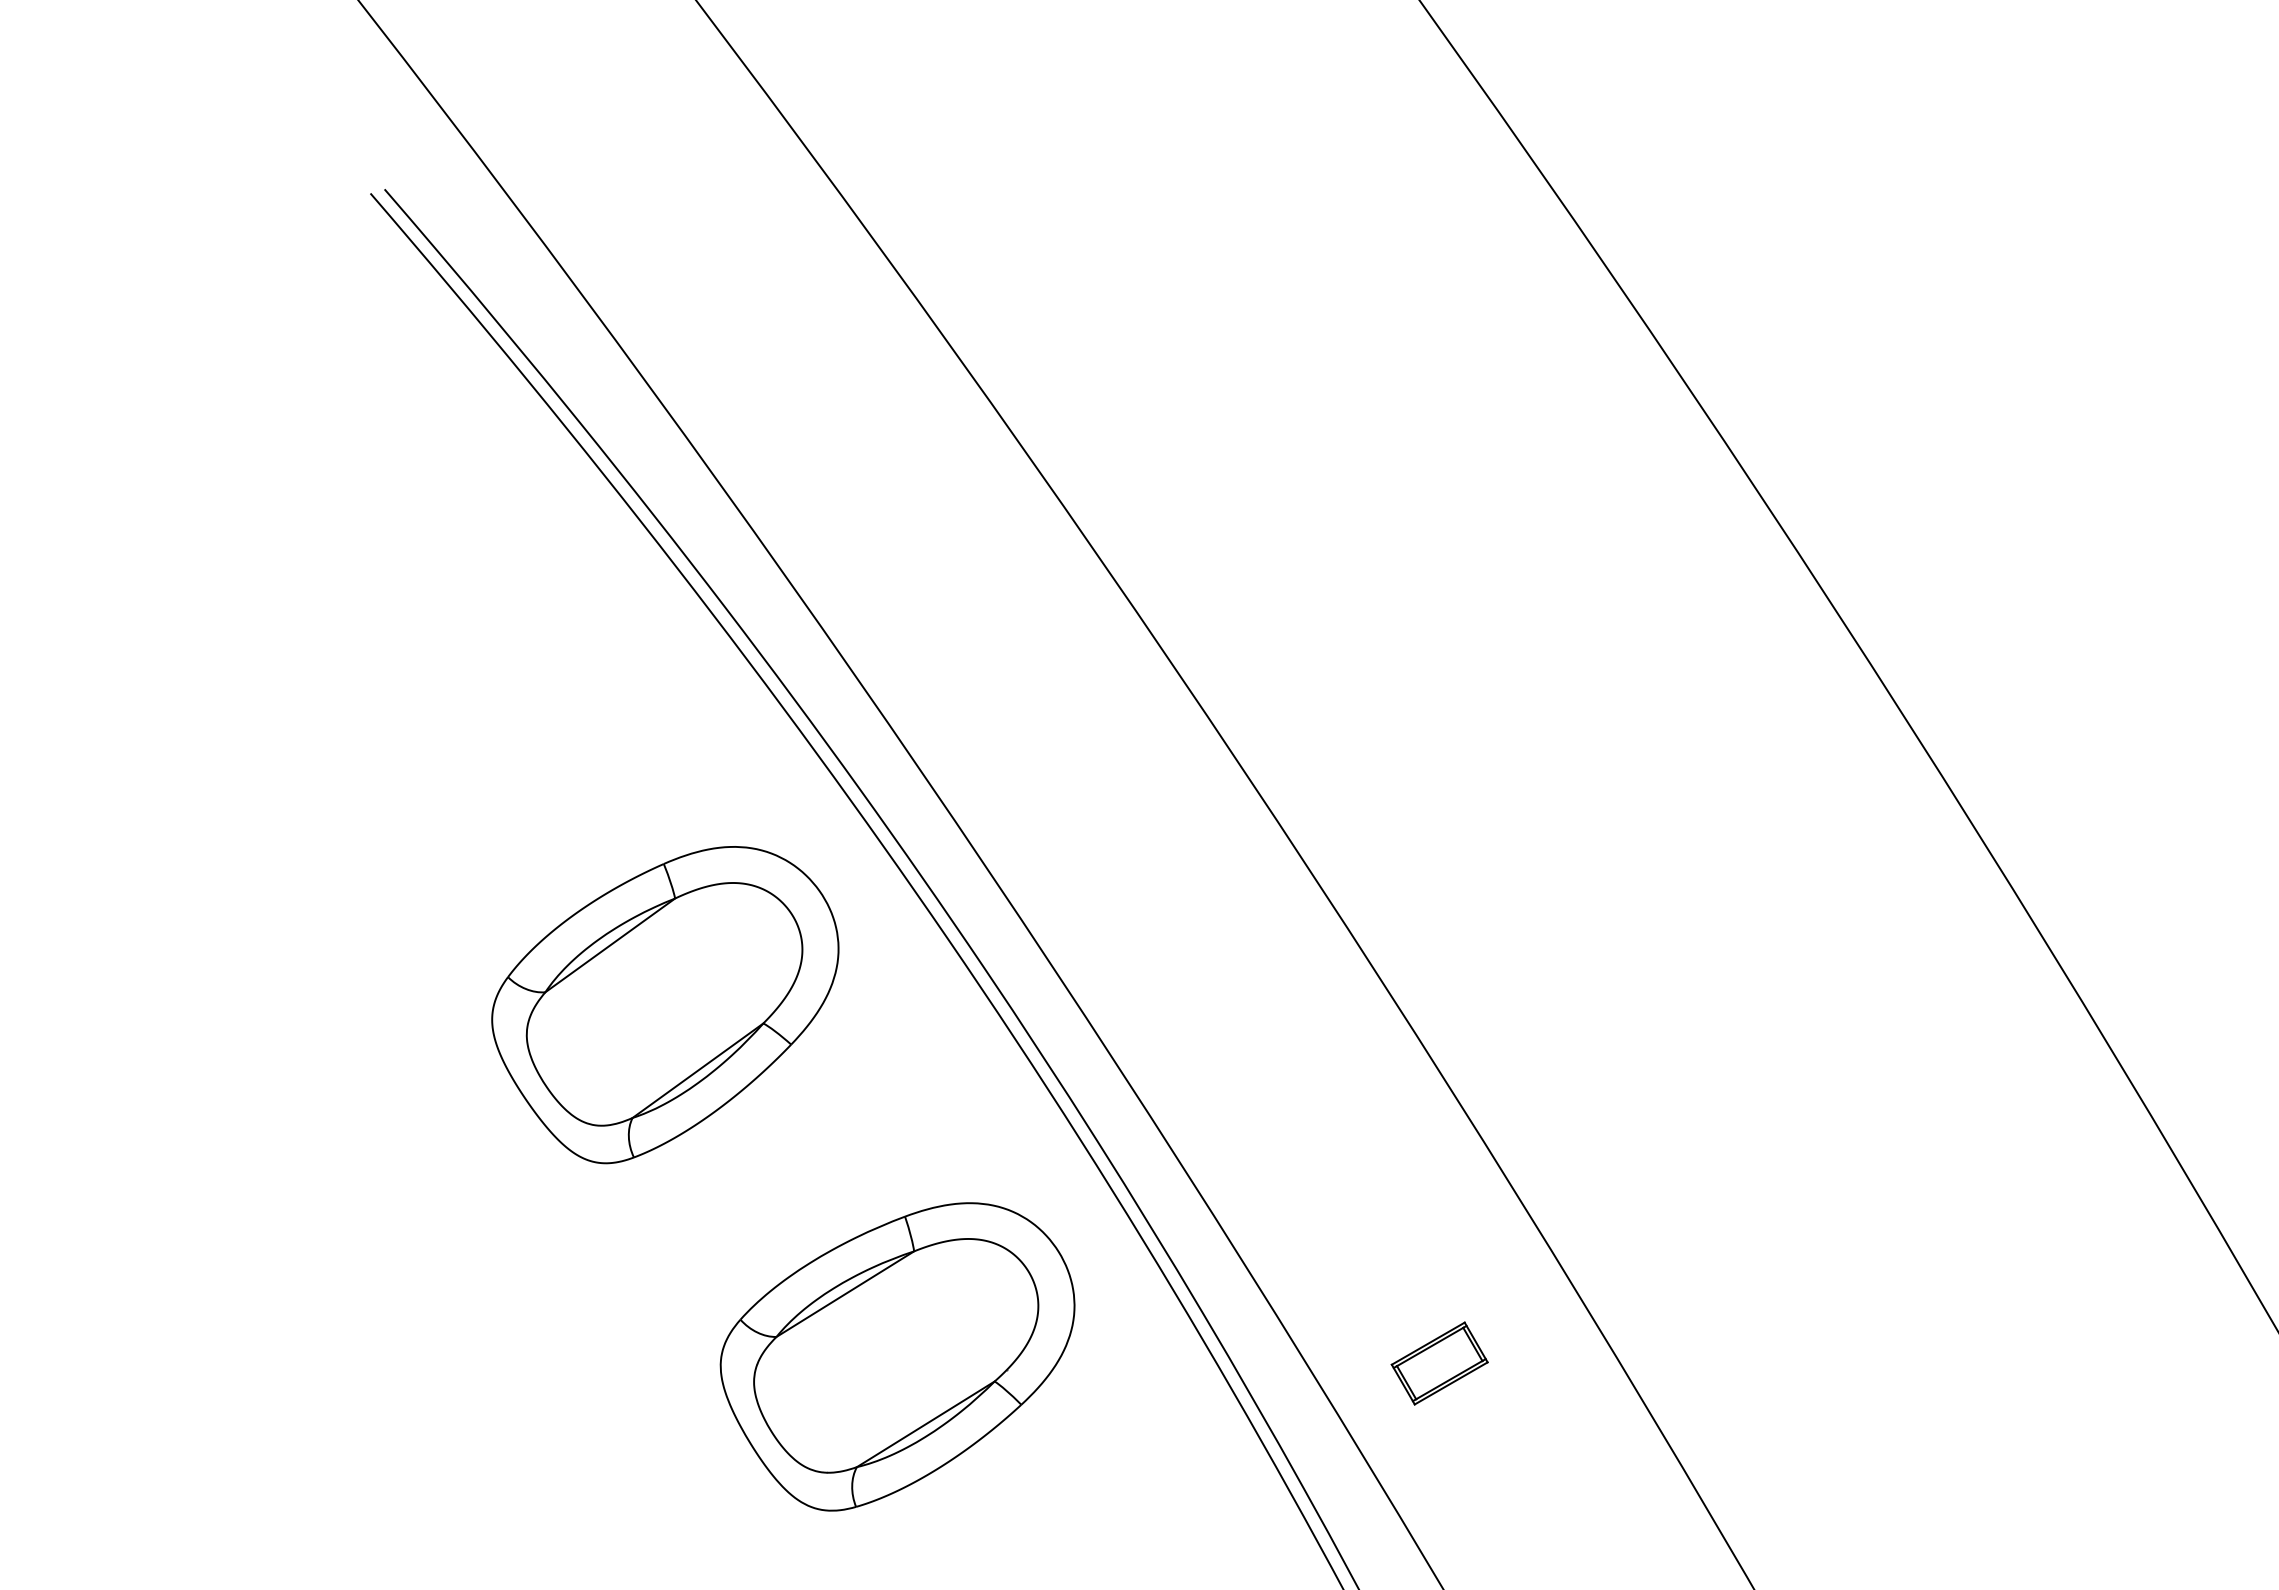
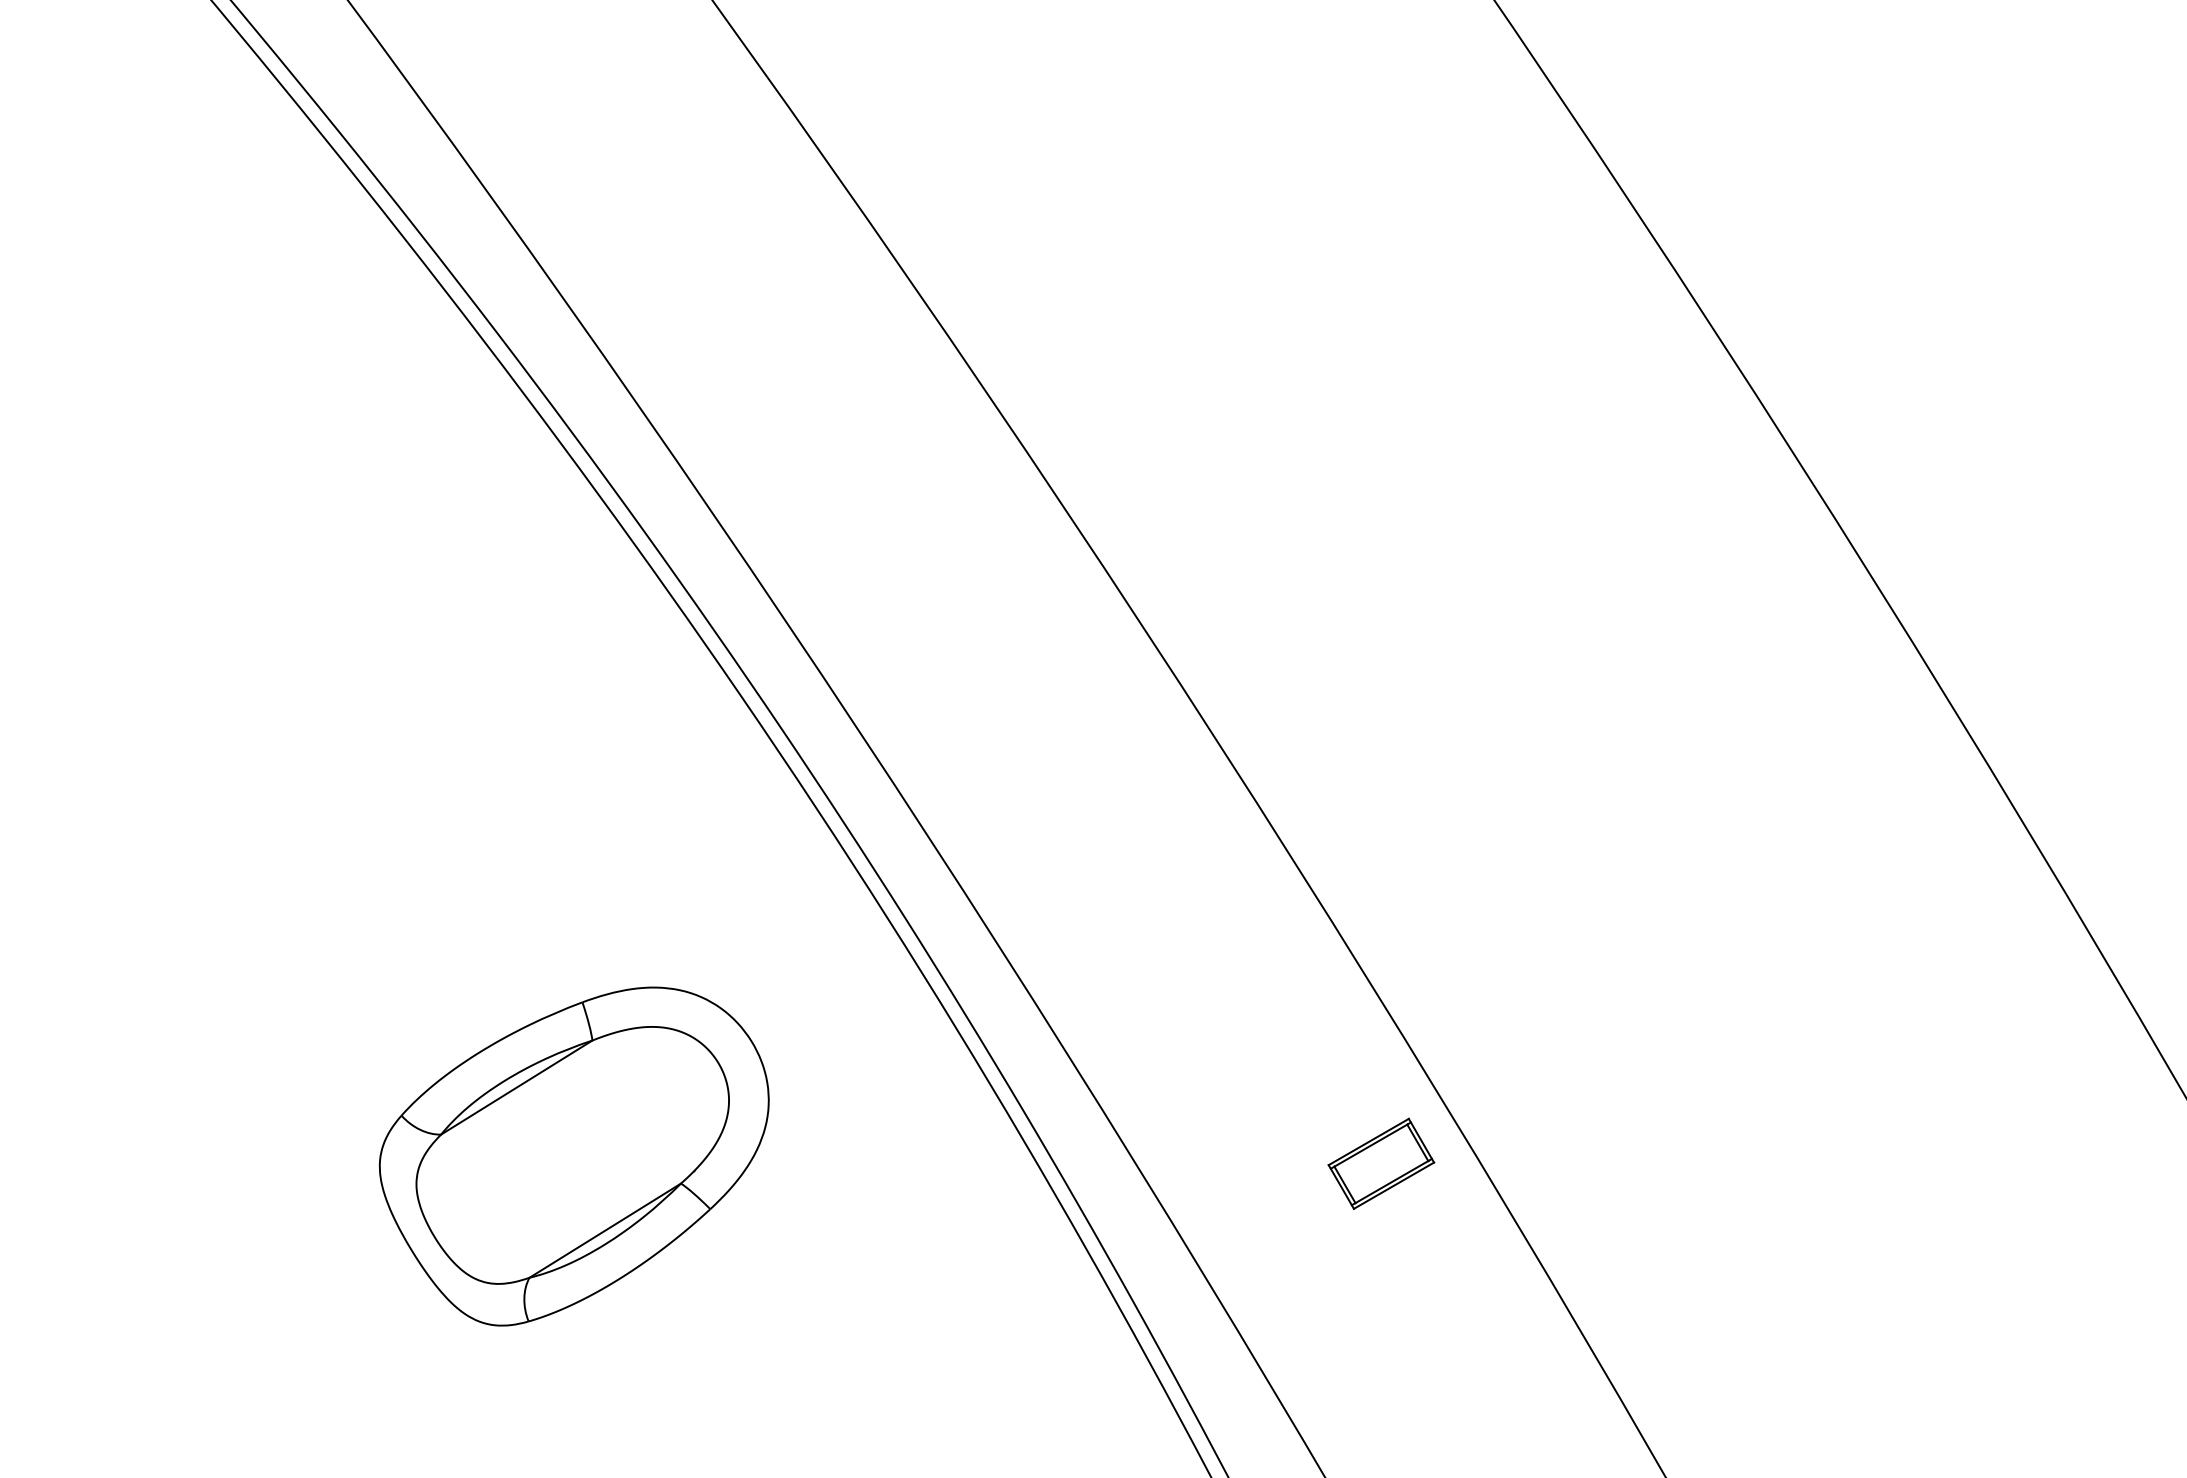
part: (665, 1005) -> (431, 770), removed
part: (897, 1356) -> (574, 1156), moved
part: (1439, 1363) -> (1381, 1163), moved

